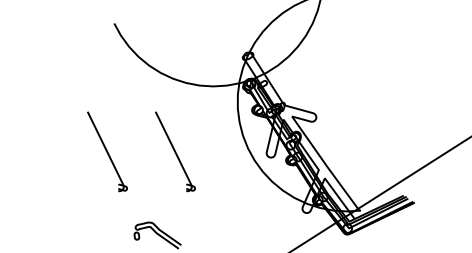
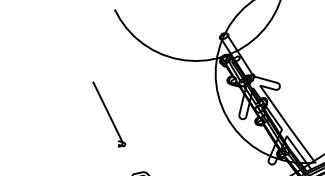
part: (175, 151) -> (164, 114), removed

